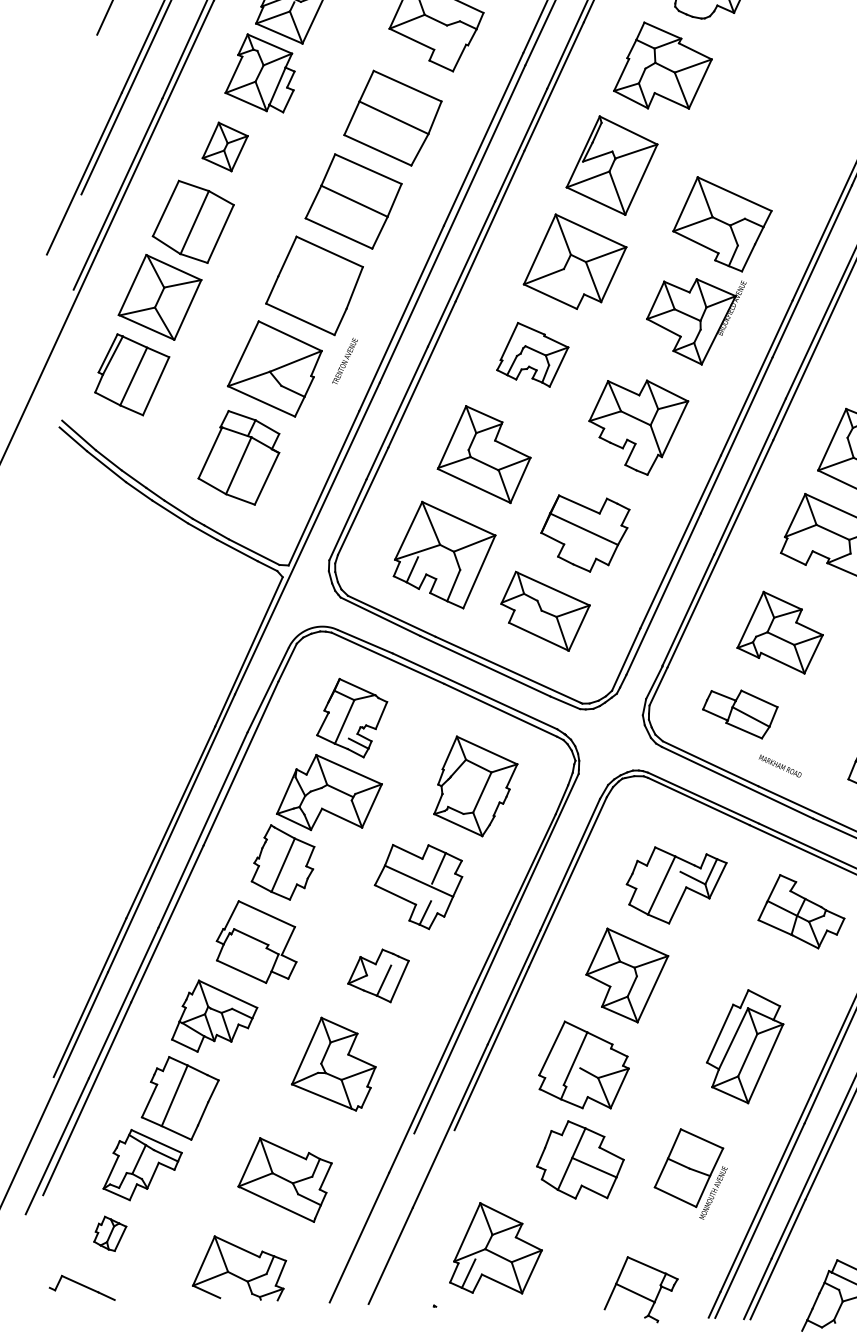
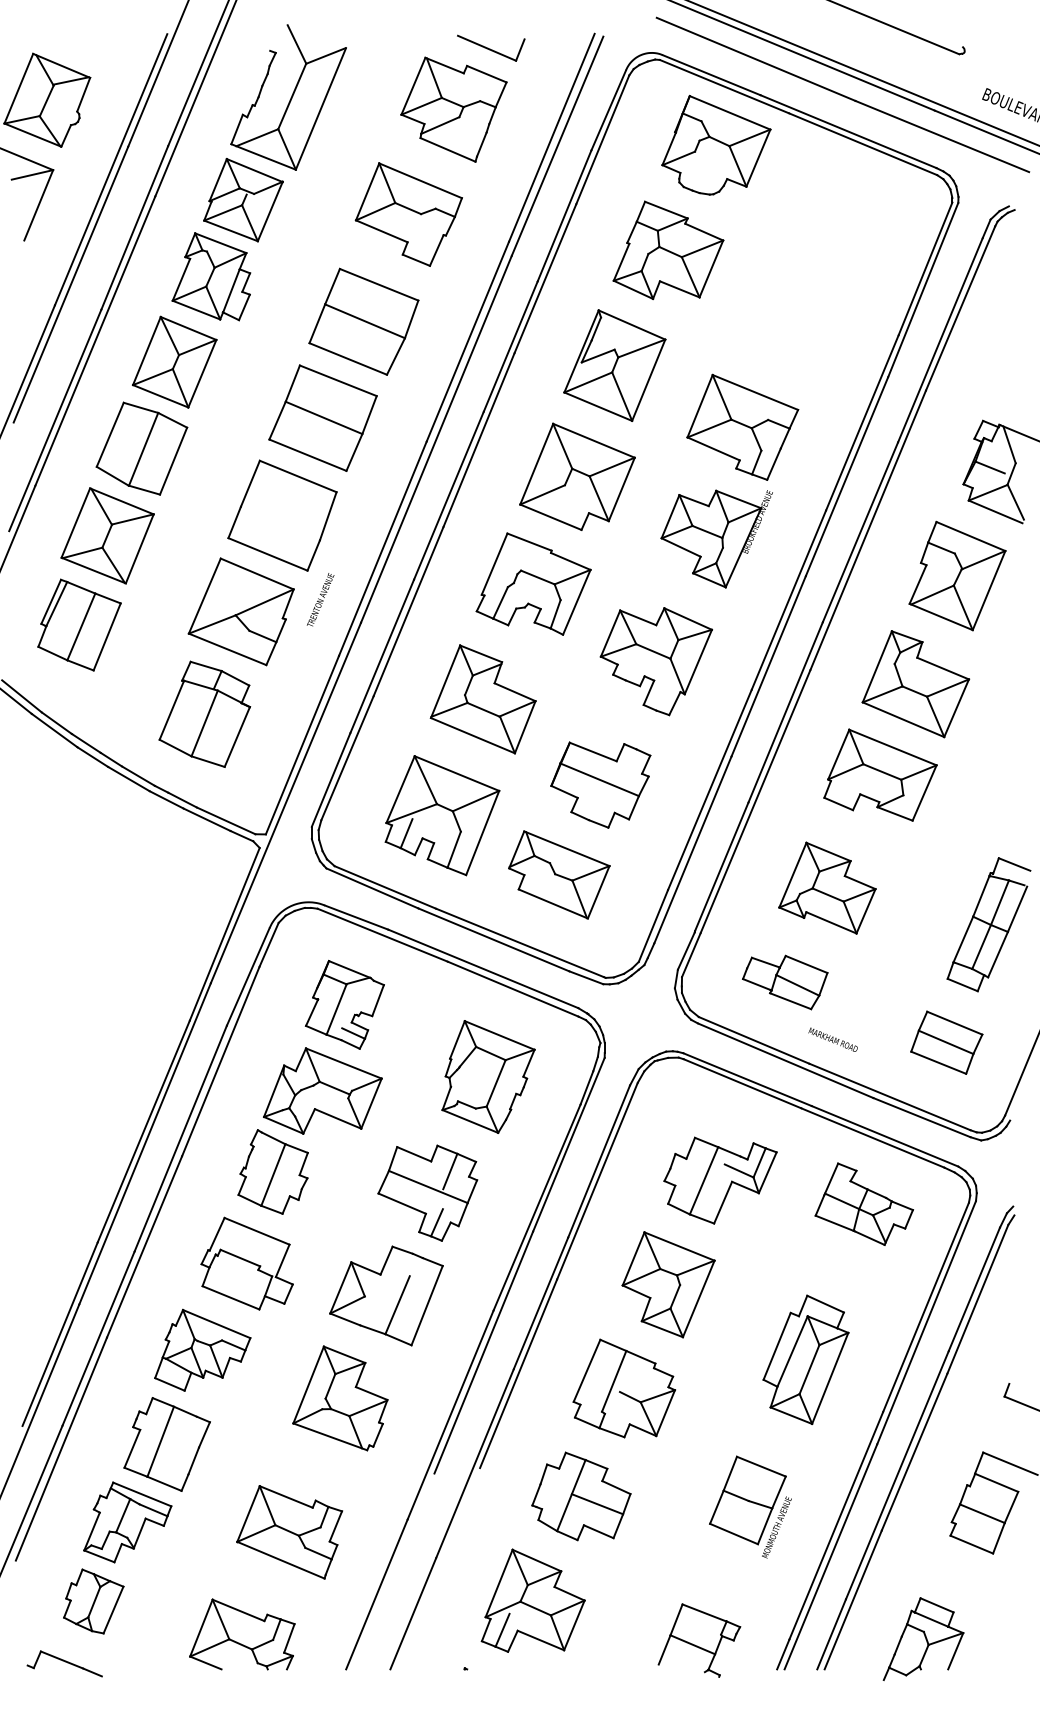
part: (225, 146) -> (174, 361), size x1.67
part: (532, 354) -> (533, 583), size x1.43
part: (378, 975) -> (386, 1295), size x1.67
part: (580, 1160) -> (581, 1496), moved
part: (109, 1233) -> (93, 1601), size x1.67

